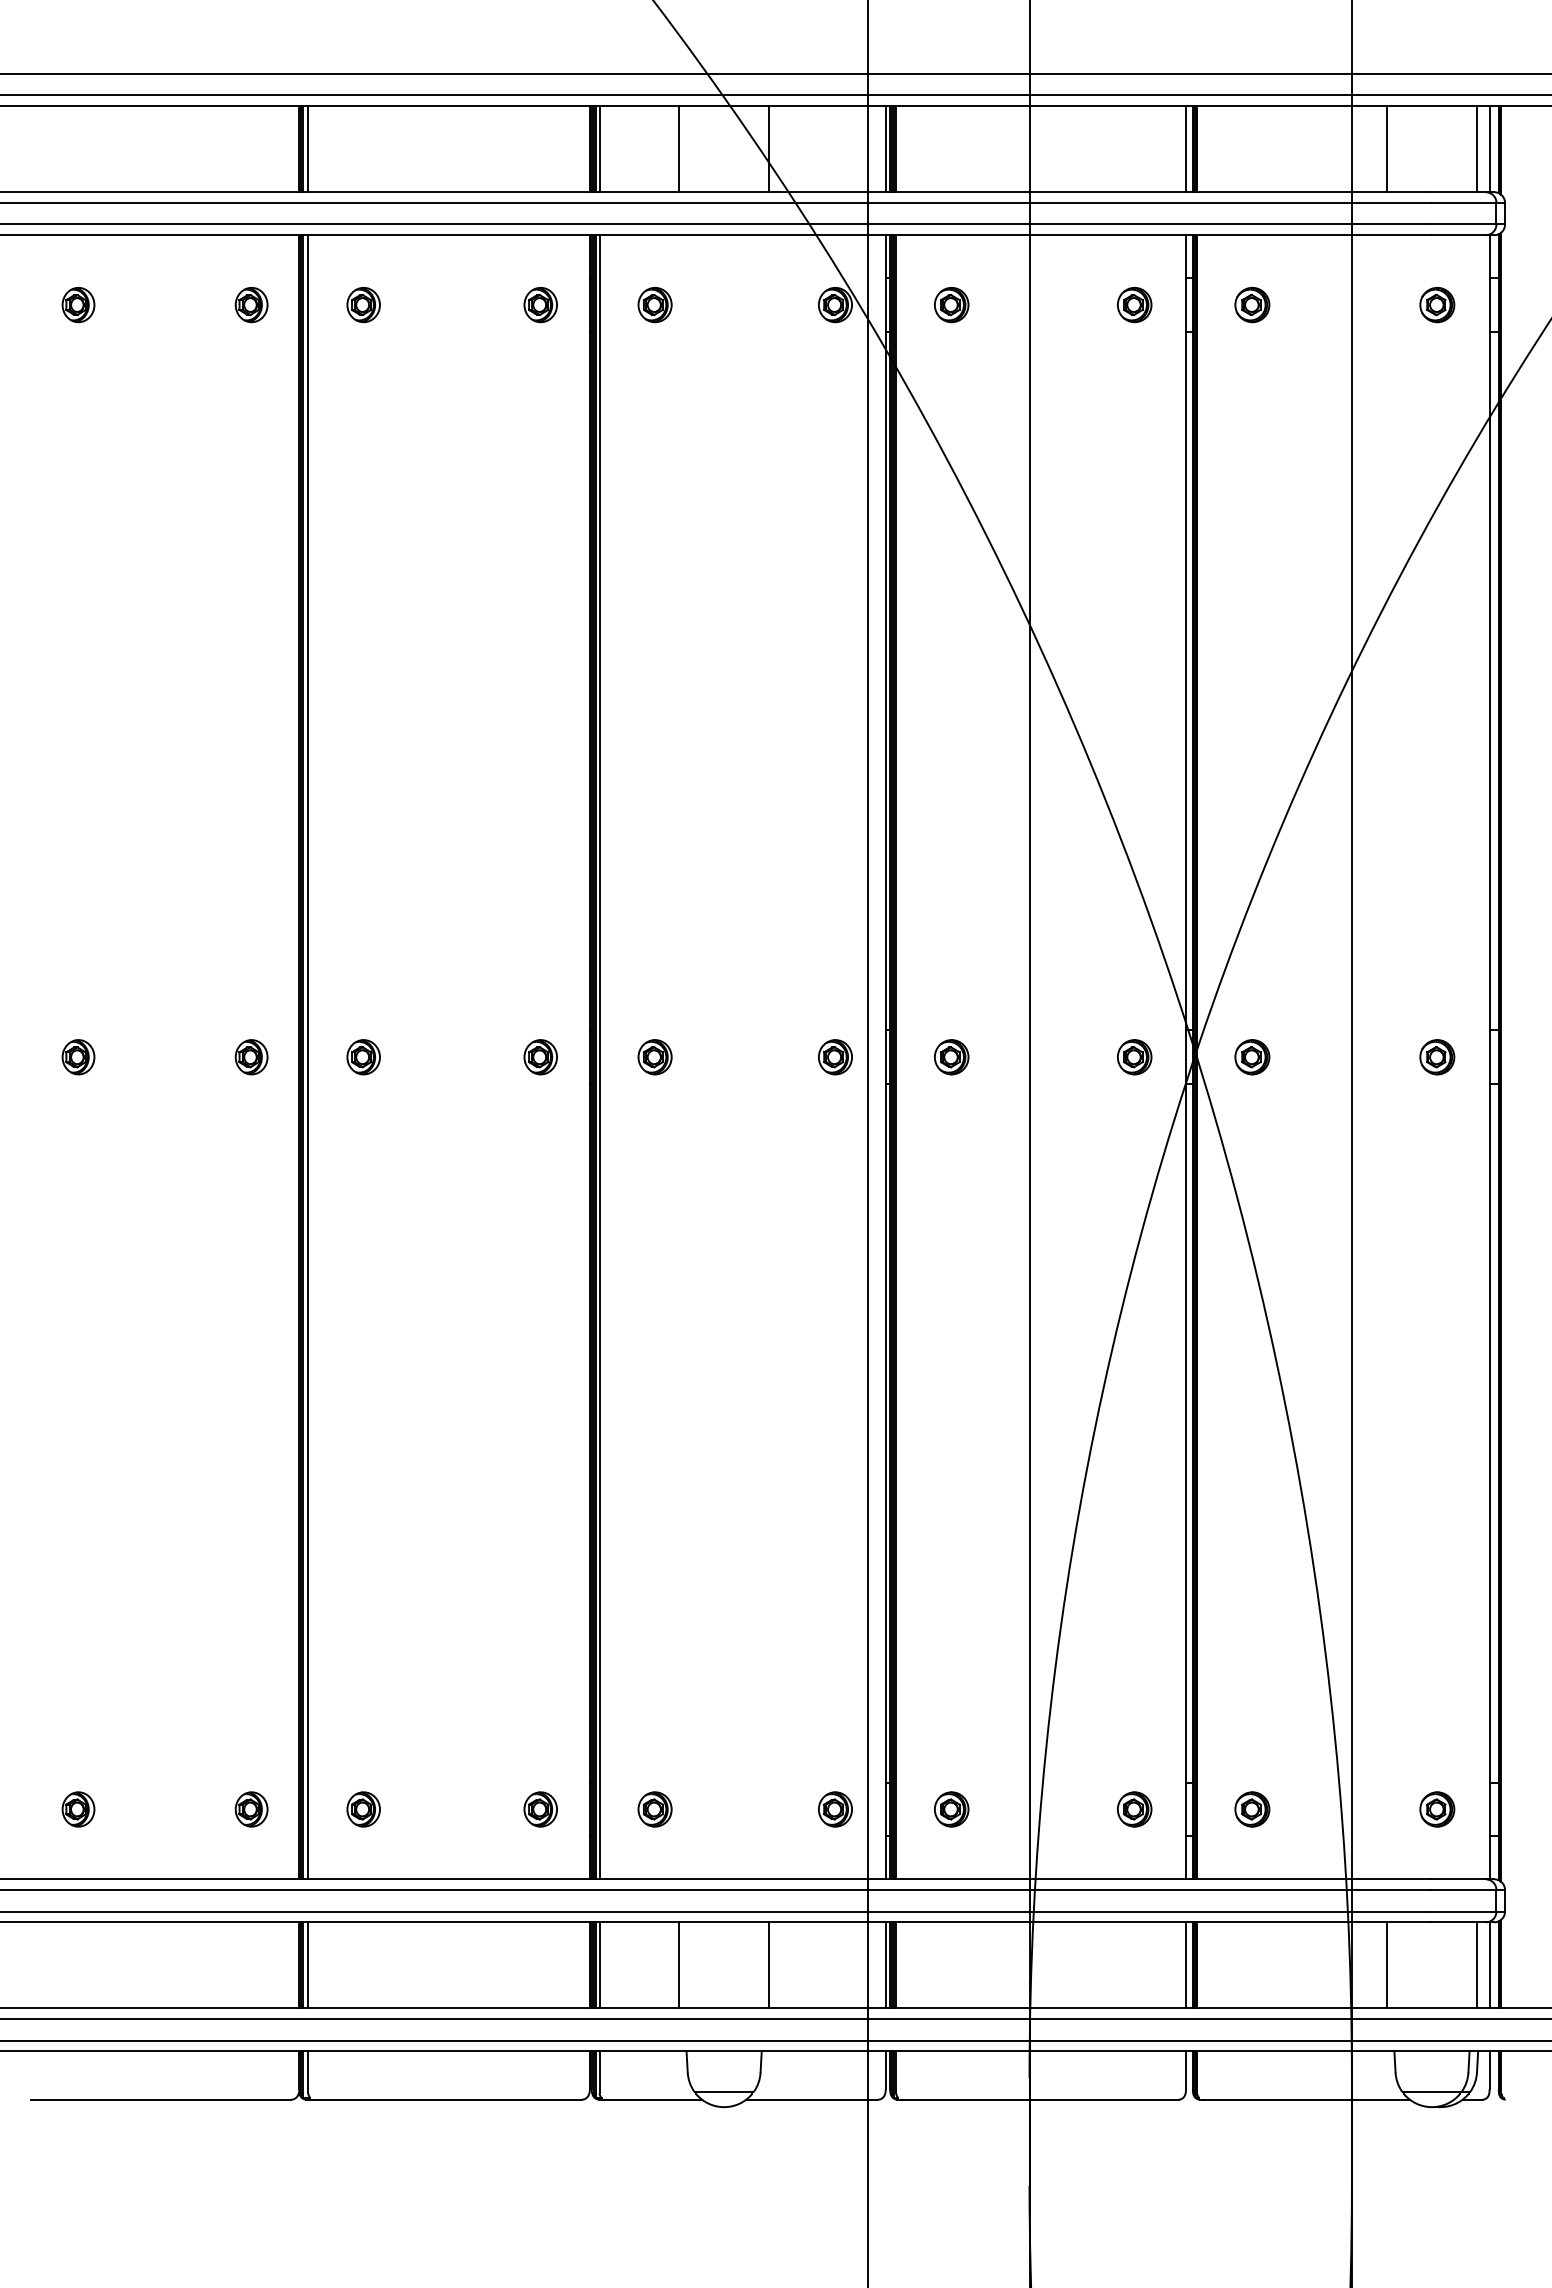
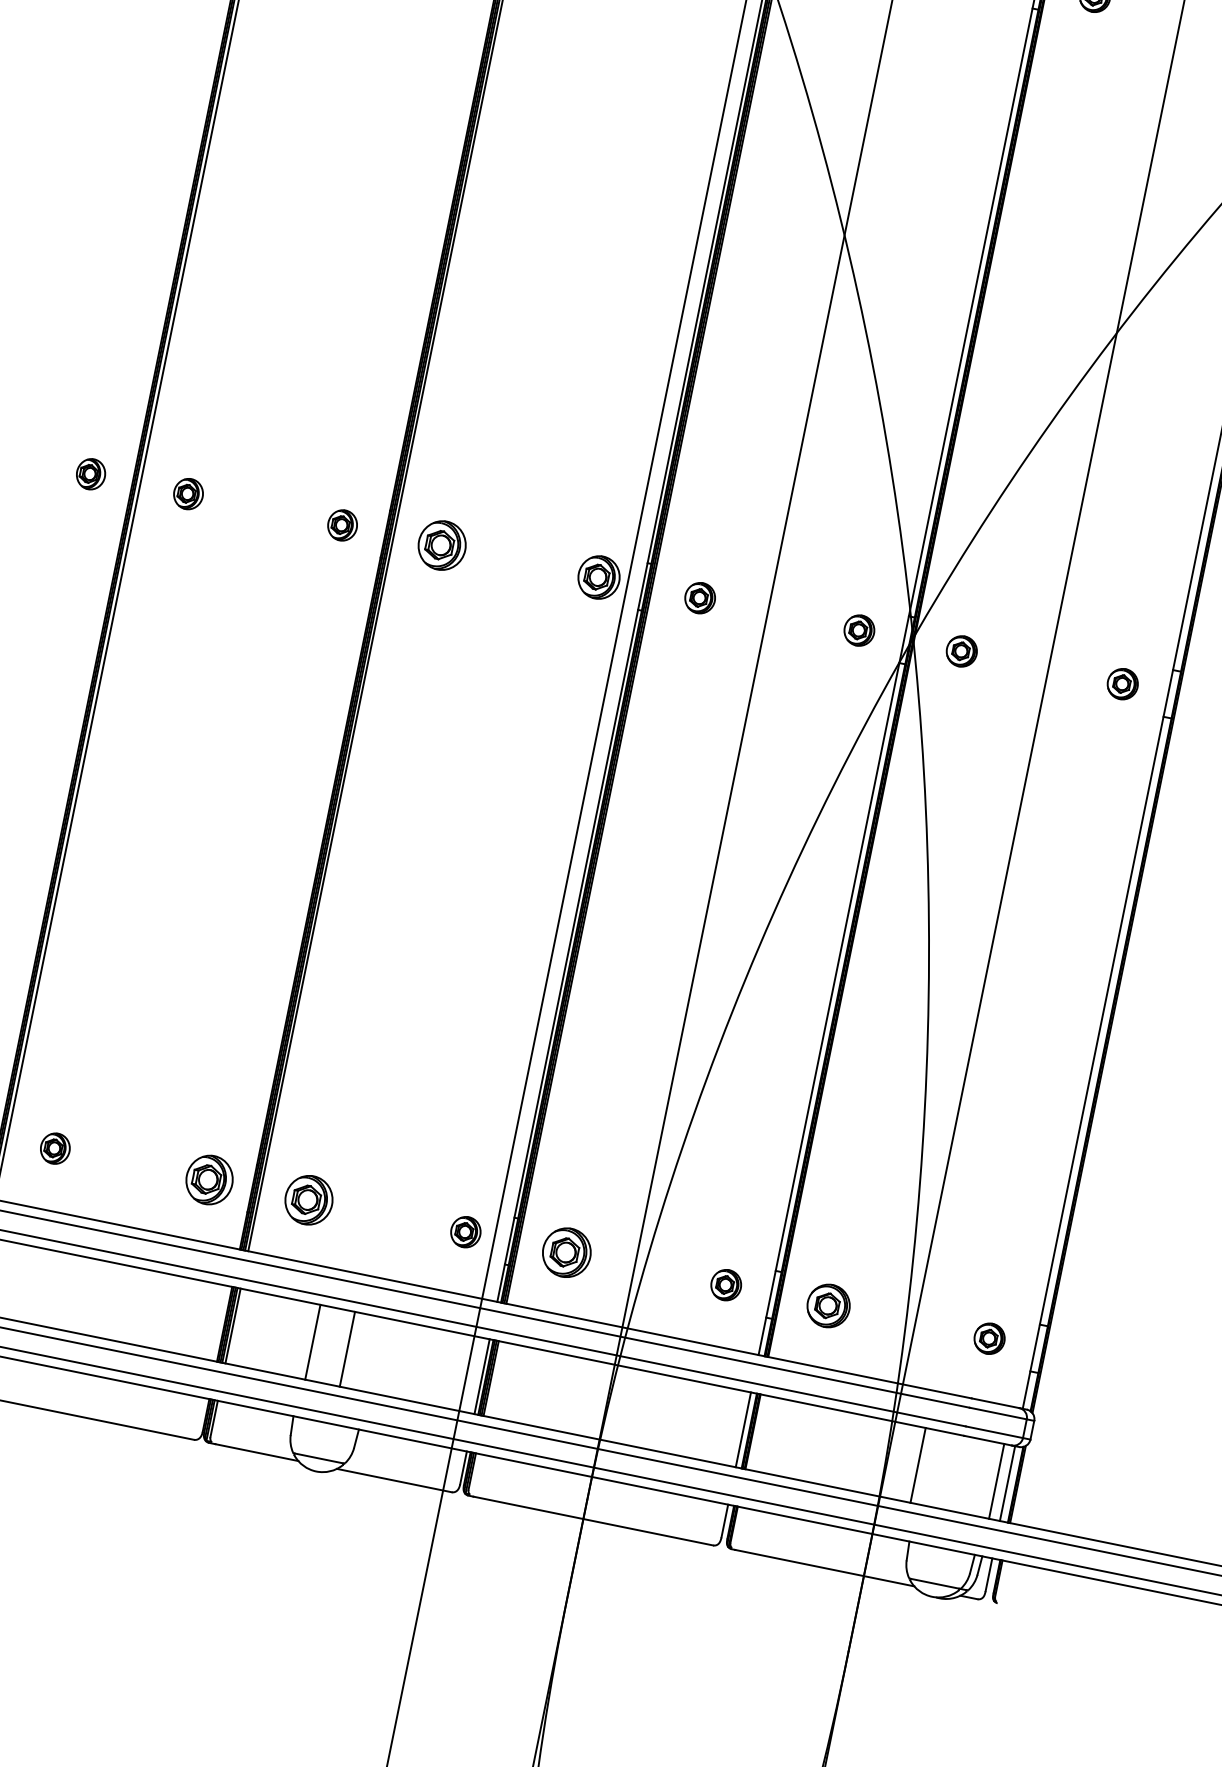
part: (654, 1057) -> (441, 545), size x1.6
part: (835, 1057) -> (599, 577), size x1.4
part: (540, 1809) -> (209, 1179), size x1.6
part: (654, 1809) -> (308, 1200), size x1.6
part: (951, 1809) -> (566, 1252), size x1.6
part: (1252, 1809) -> (828, 1306), size x1.4
line: (679, 1965) -> (347, 1349), moved
line: (769, 1965) -> (312, 1342), moved

